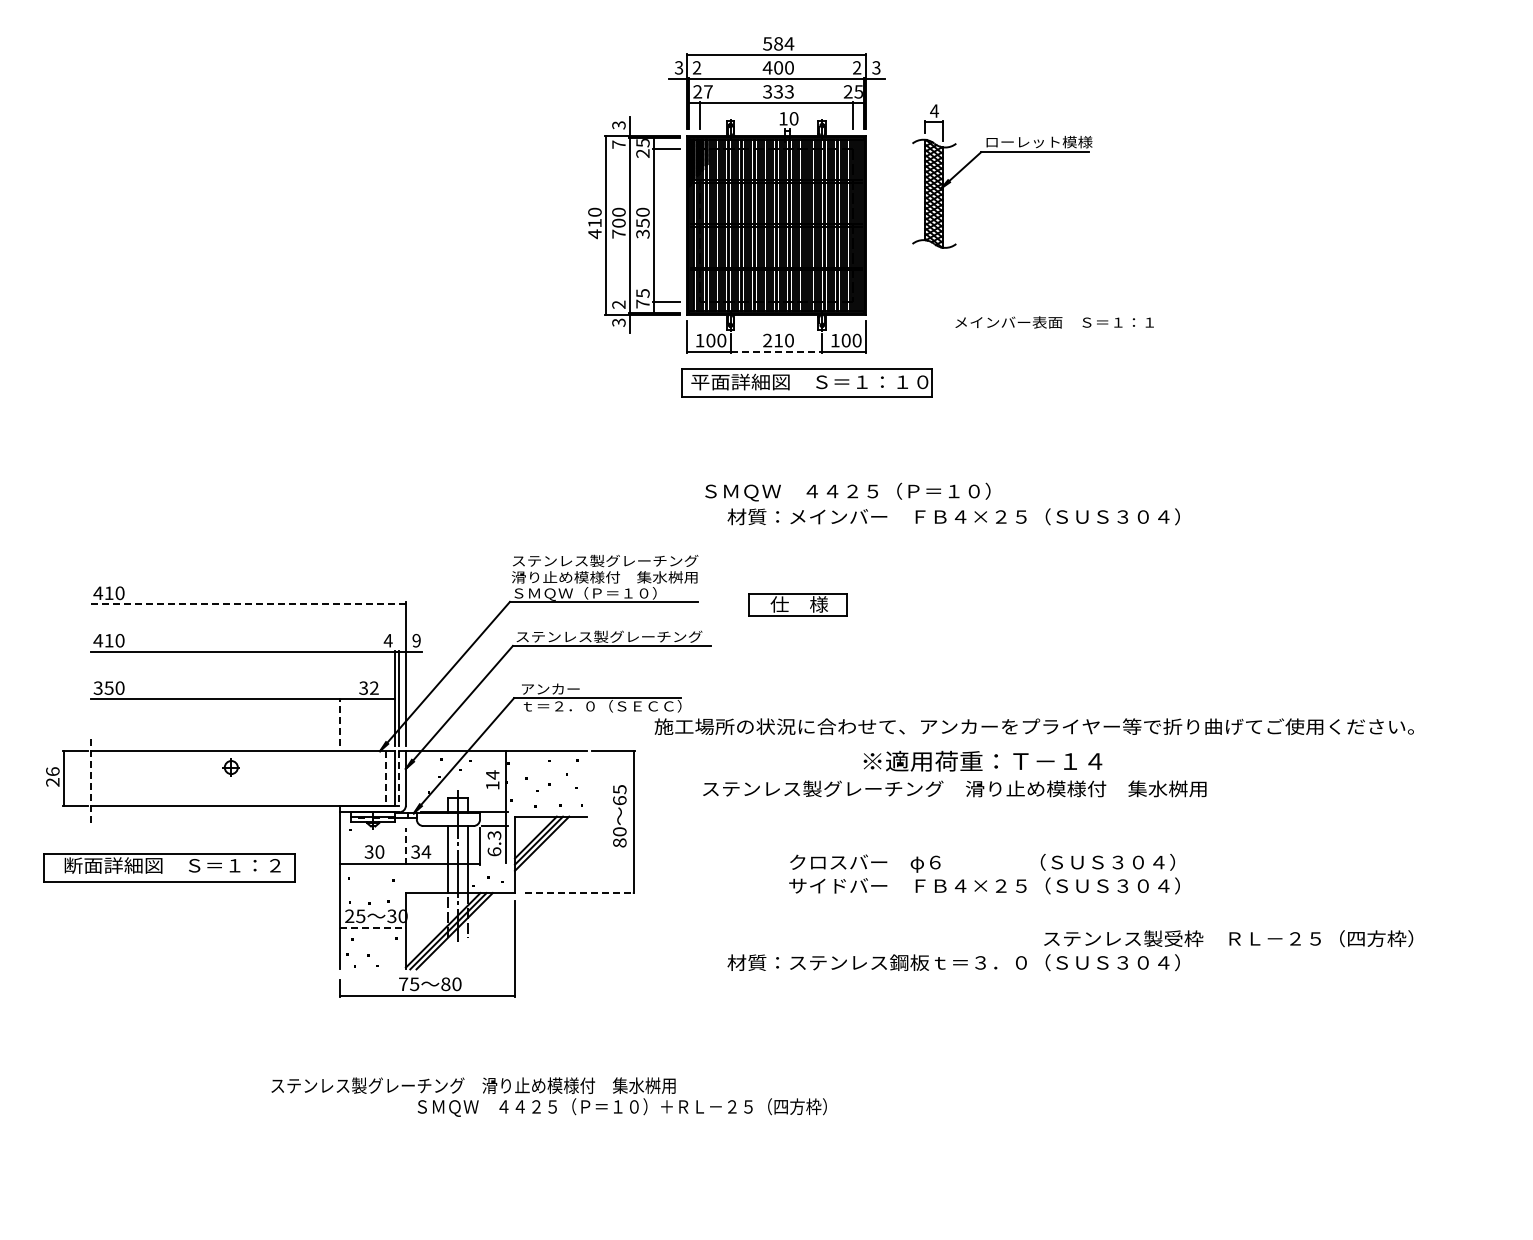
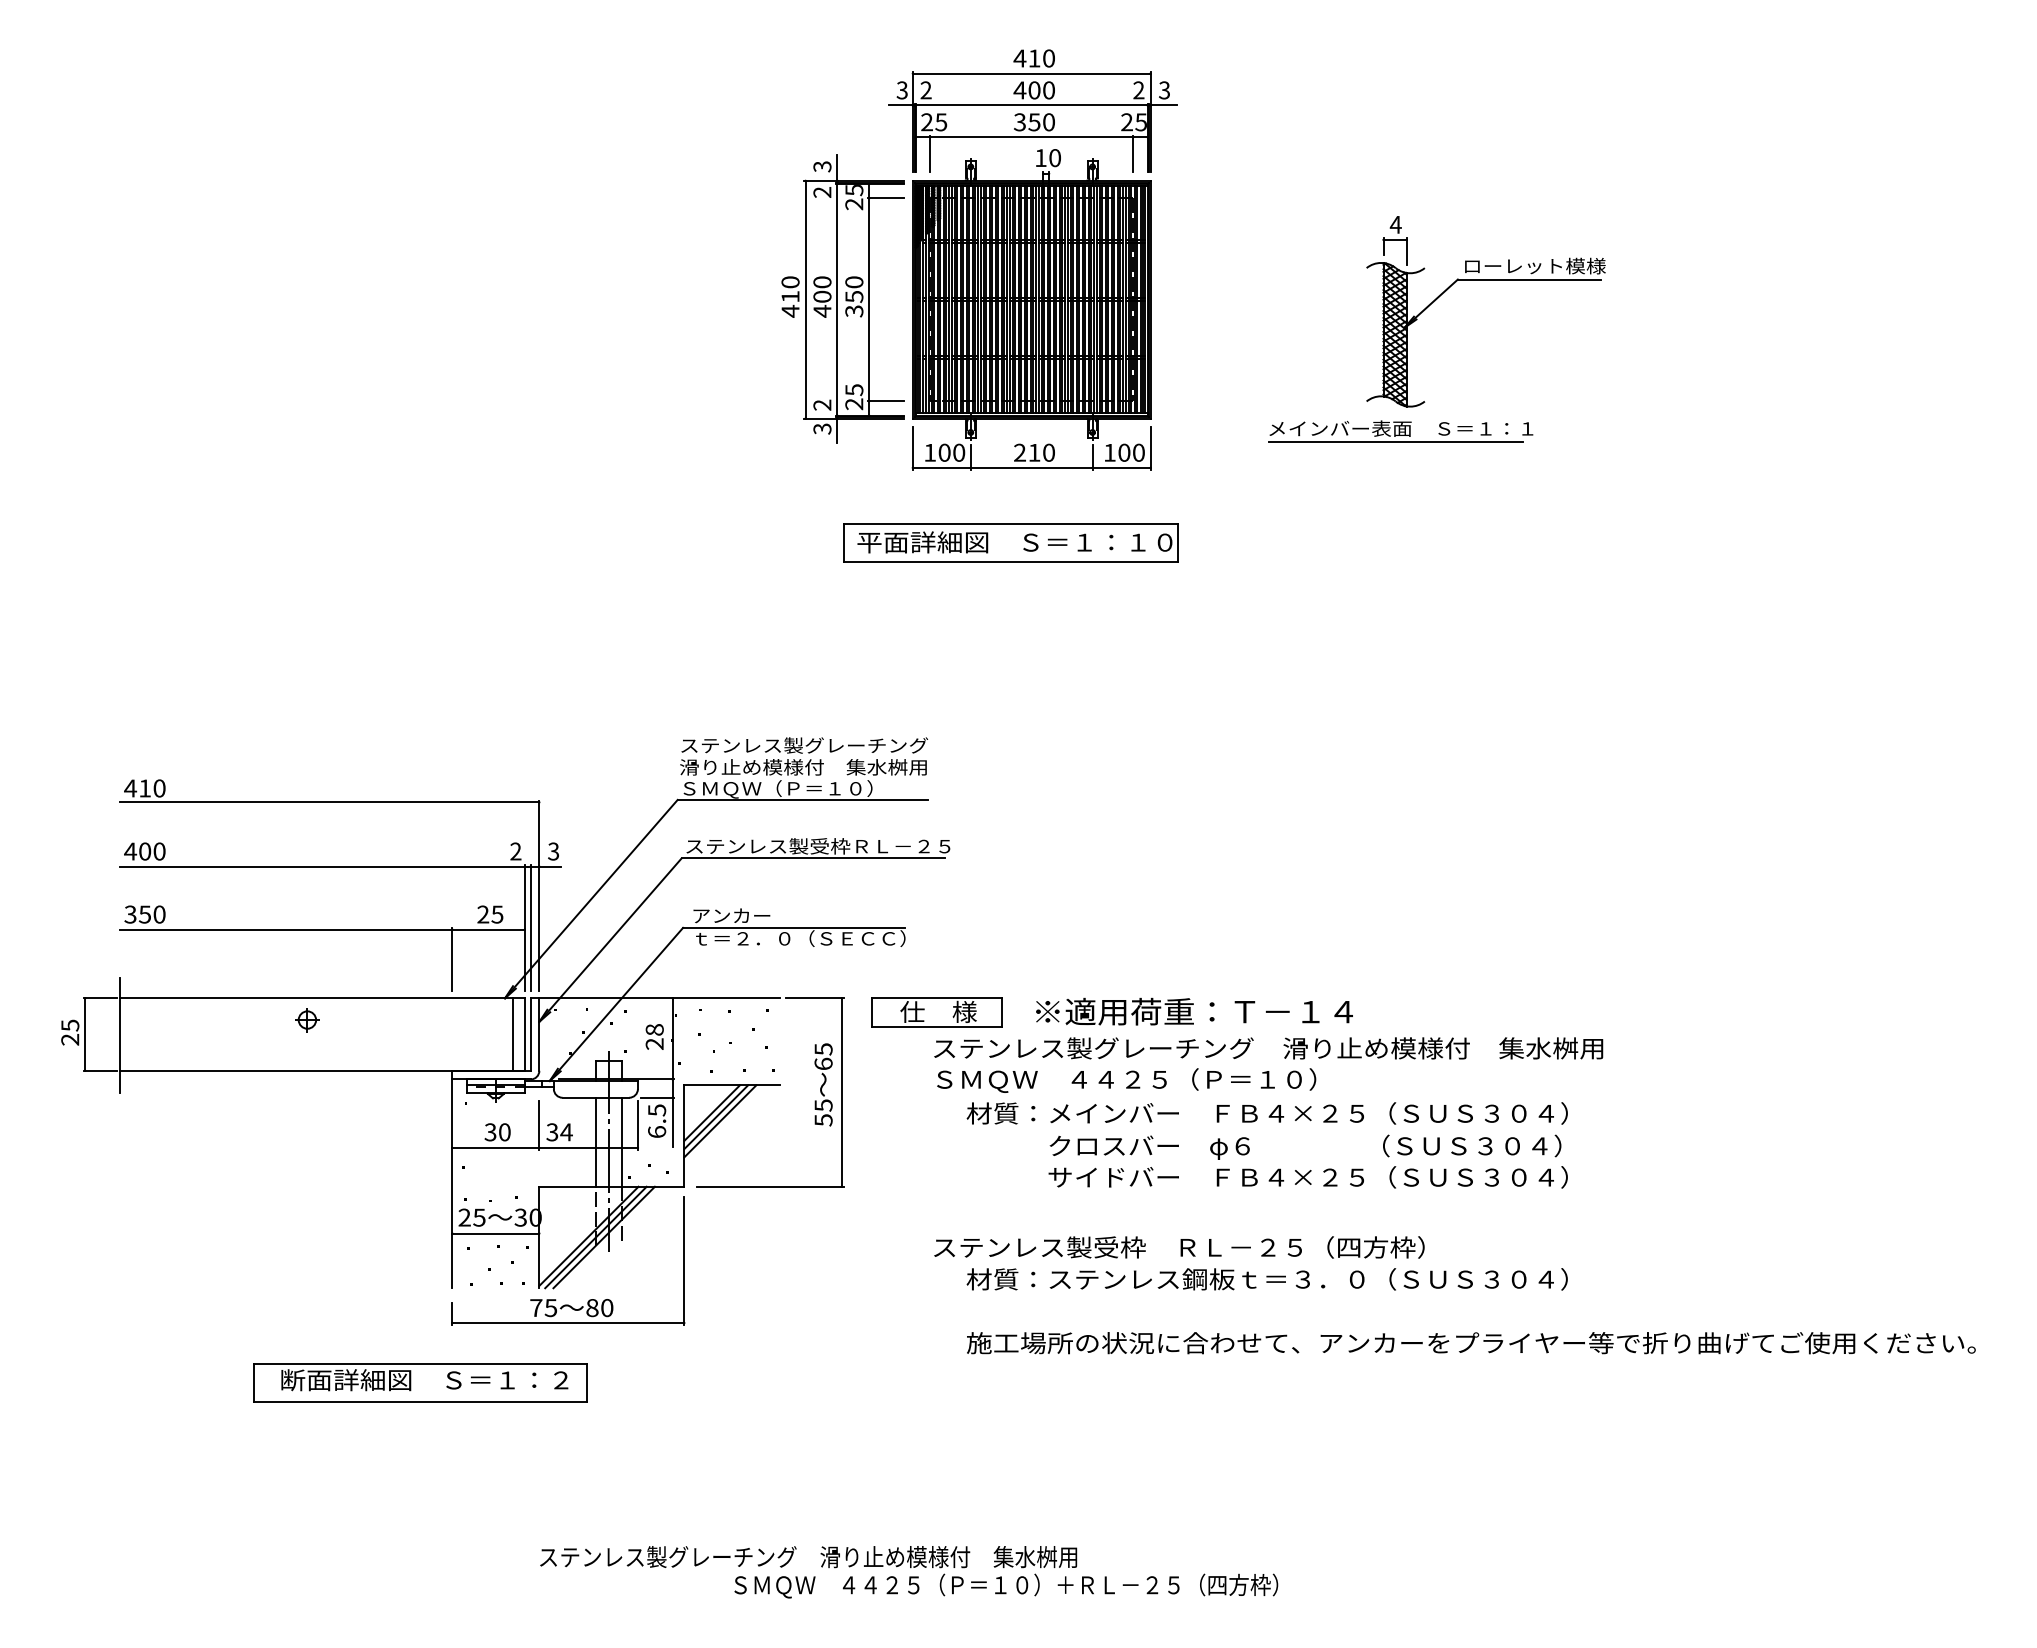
text: (778, 43) -> (1034, 58), 584 -> 410
text: (708, 91) -> (941, 121), 27 -> 25
text: (783, 91) -> (1041, 121), 333 -> 350
text: (618, 144) -> (821, 192), 7 -> 2
part: (1002, 152) -> (1486, 279), moved
text: (618, 234) -> (821, 311), 700 -> 400
text: (642, 303) -> (853, 403), 75 -> 25
line: (1050, 332) -> (1395, 441), added
line: (776, 351) -> (1031, 467), dashed -> solid
part: (806, 382) -> (1010, 542), moved
text: (942, 503) -> (1252, 1095), moved
line: (248, 603) -> (330, 802), dashed -> solid
part: (797, 604) -> (936, 1012), moved
text: (662, 636) -> (880, 845), ステンレス製グレーチング -> ステンレス製受枠ＲＬ－２５
text: (108, 640) -> (144, 851), 410 -> 400
text: (387, 640) -> (514, 851), 4 -> 2
text: (416, 640) -> (553, 851), 9 -> 3
text: (368, 687) -> (489, 913), 32 -> 25
line: (340, 721) -> (452, 958), dashed -> solid
text: (1033, 726) -> (1470, 1342), moved
text: (982, 760) -> (1193, 1010), moved
text: (52, 771) -> (69, 1025), 26 -> 25
line: (90, 778) -> (120, 1034), dashed -> solid
line: (386, 778) -> (513, 1034), dashed -> solid
line: (399, 778) -> (530, 1034), dashed -> solid
text: (492, 779) -> (654, 1035), 14 -> 28
text: (493, 835) -> (655, 1110), 6.3 -> 6.5
text: (619, 837) -> (823, 1112), 80 -> 55
line: (405, 846) -> (538, 1124), dashed -> solid
part: (169, 867) -> (420, 1382), moved
line: (580, 893) -> (771, 1187), dashed -> solid
line: (373, 928) -> (496, 1233), dashed -> solid
text: (1228, 938) -> (1179, 1247), moved
text: (548, 1096) -> (908, 1571), moved

